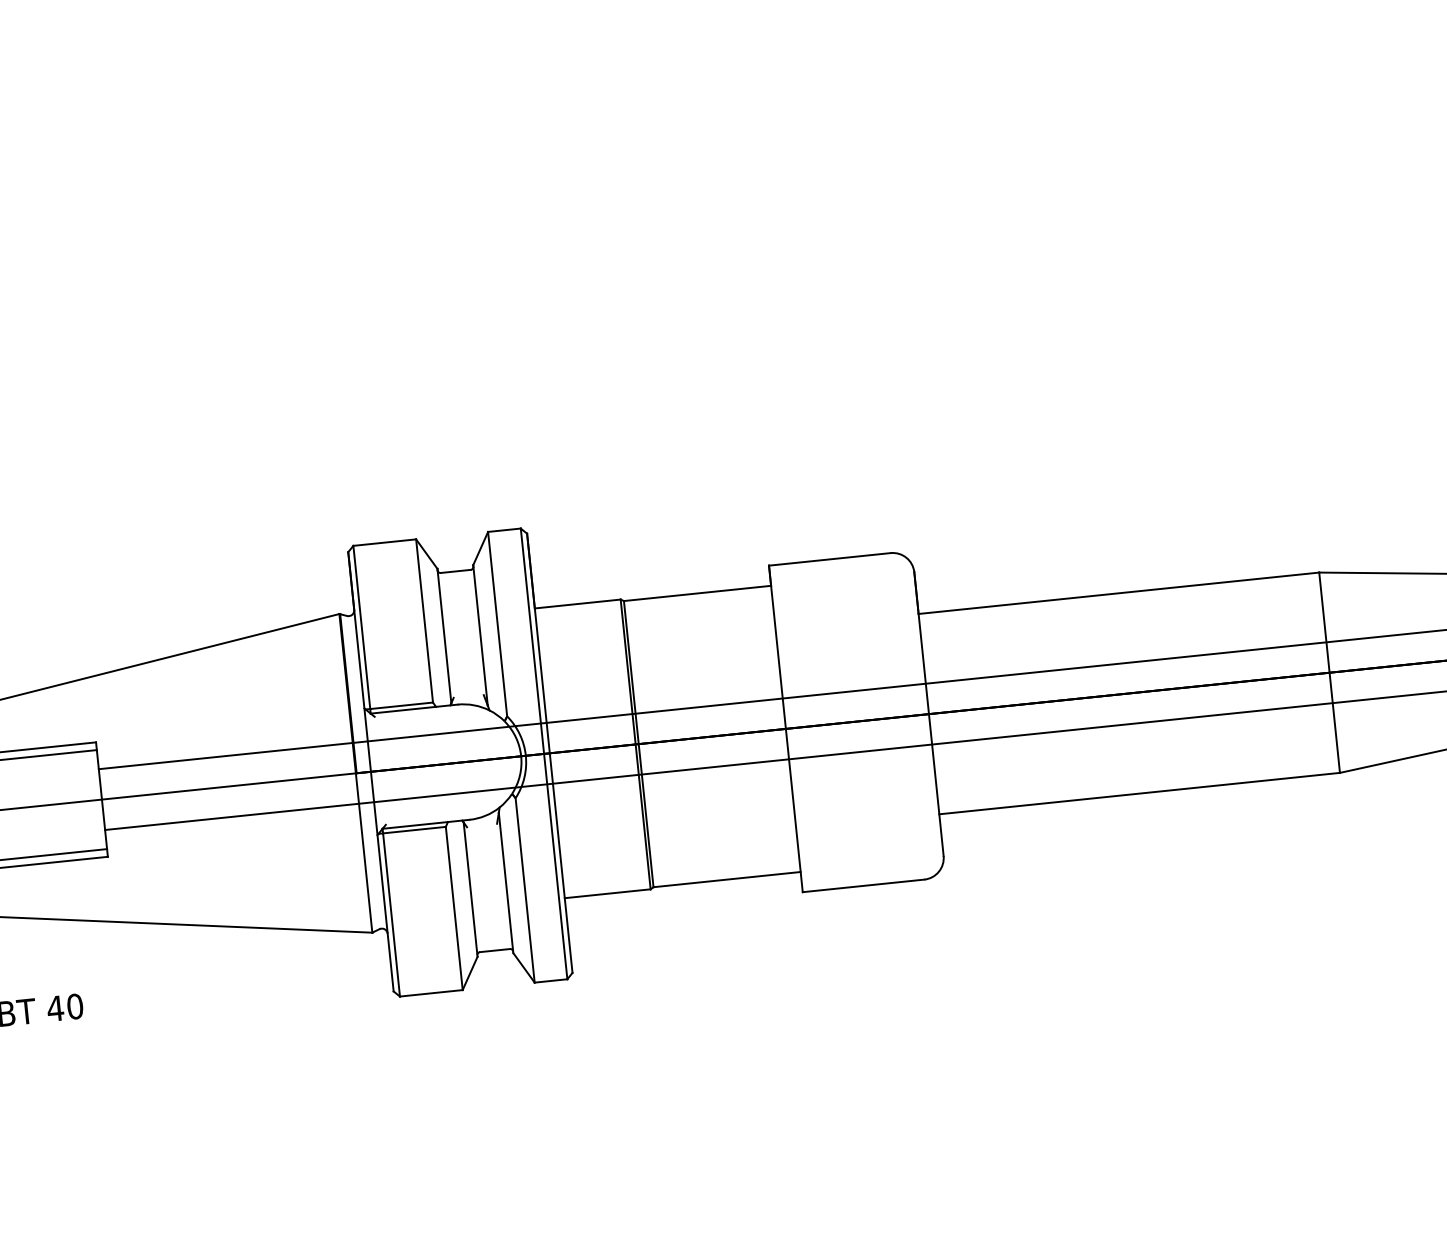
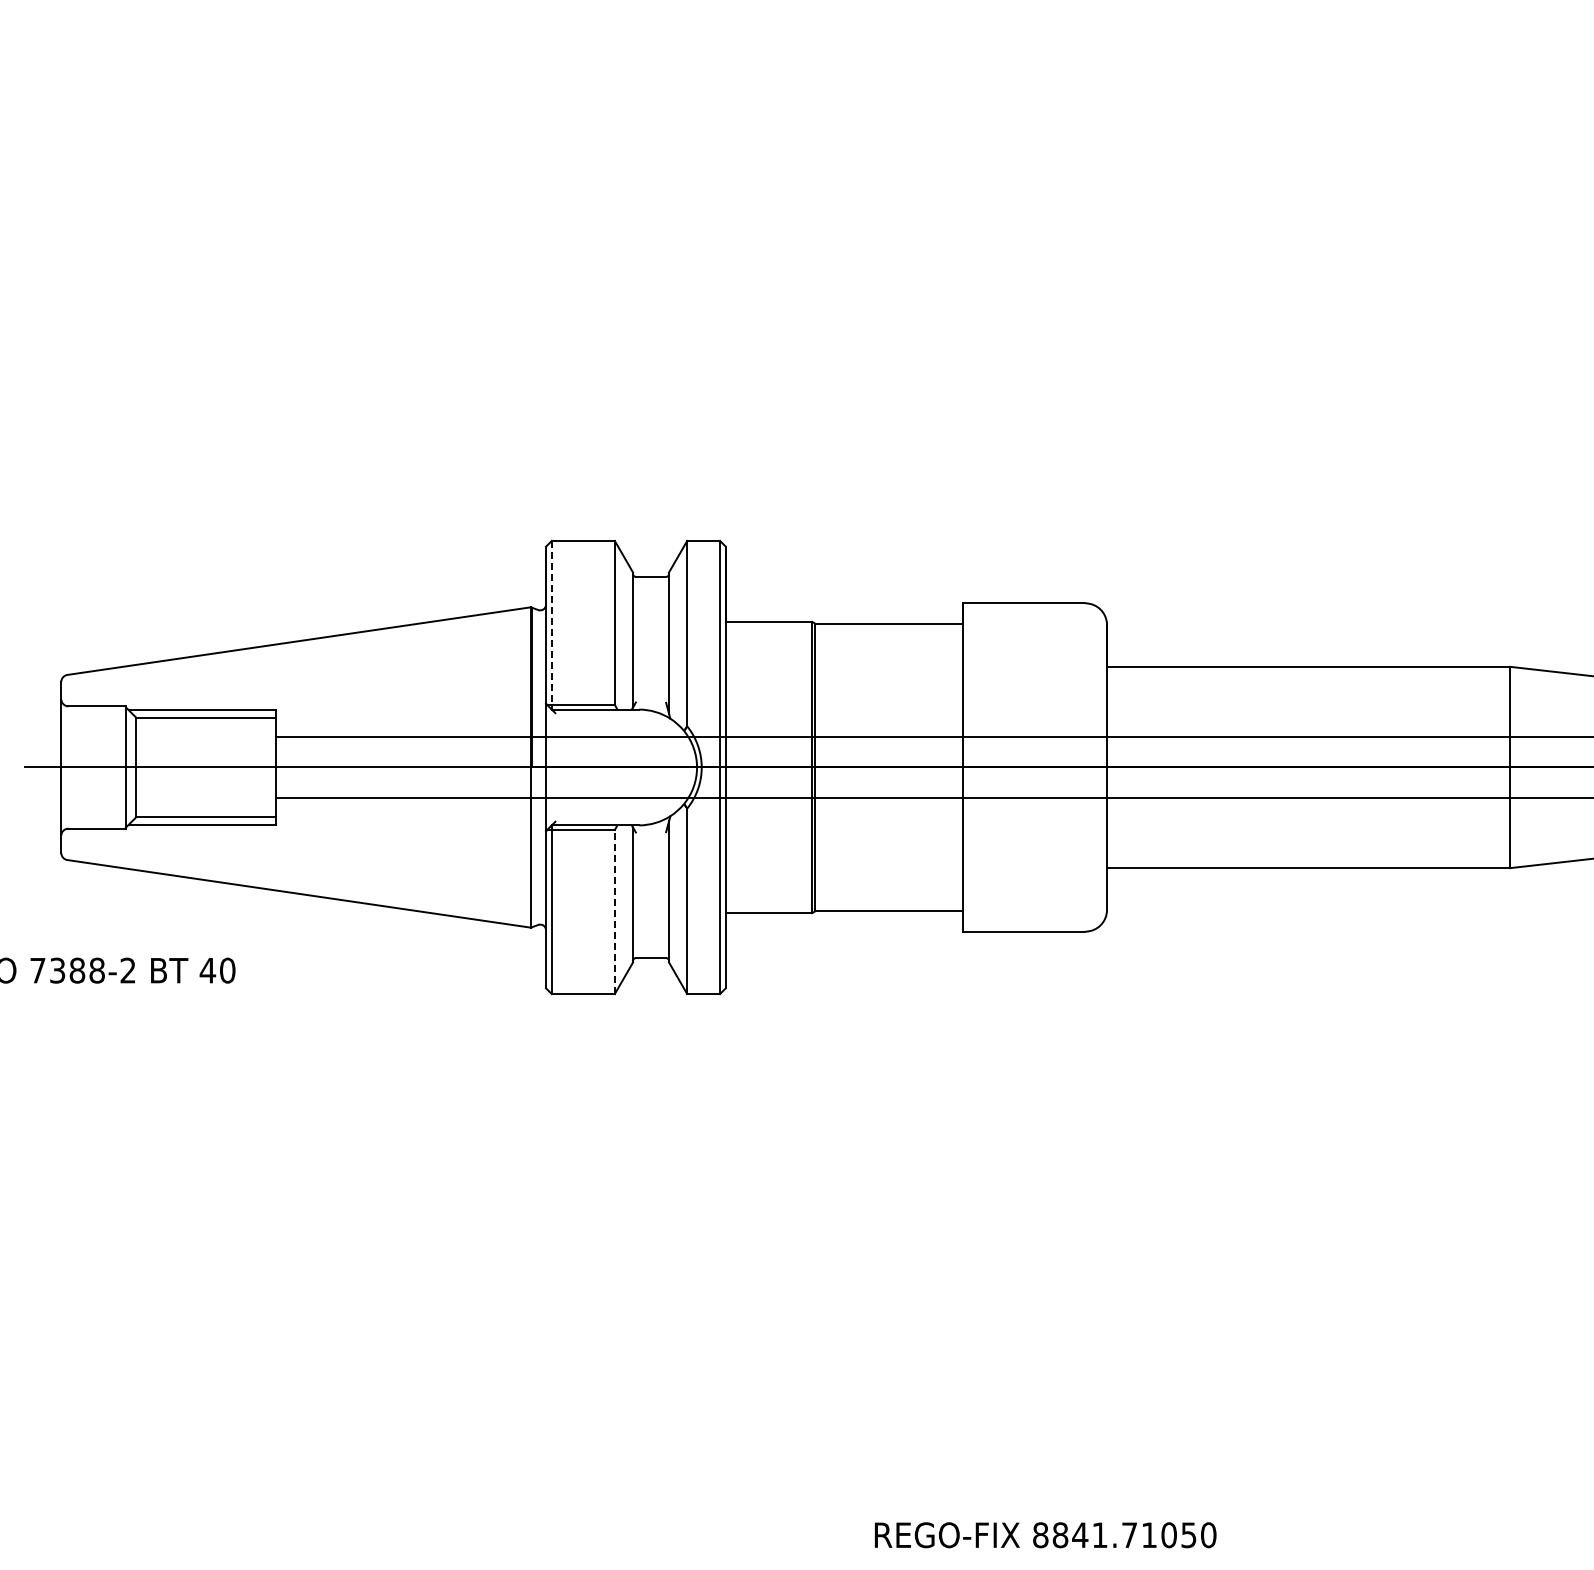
line: (361, 628) -> (551, 623), solid -> dashed
line: (453, 908) -> (614, 911), solid -> dashed

